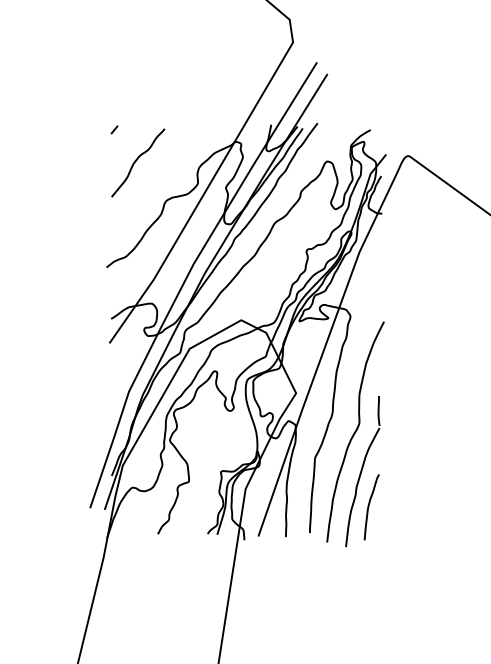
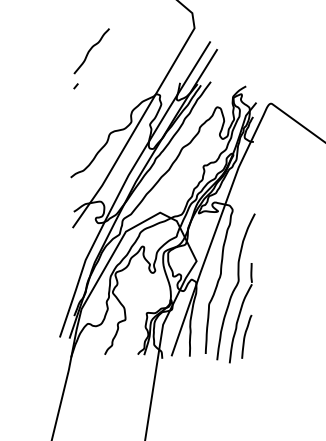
curve: (136, 163) -> (90, 51), moved

